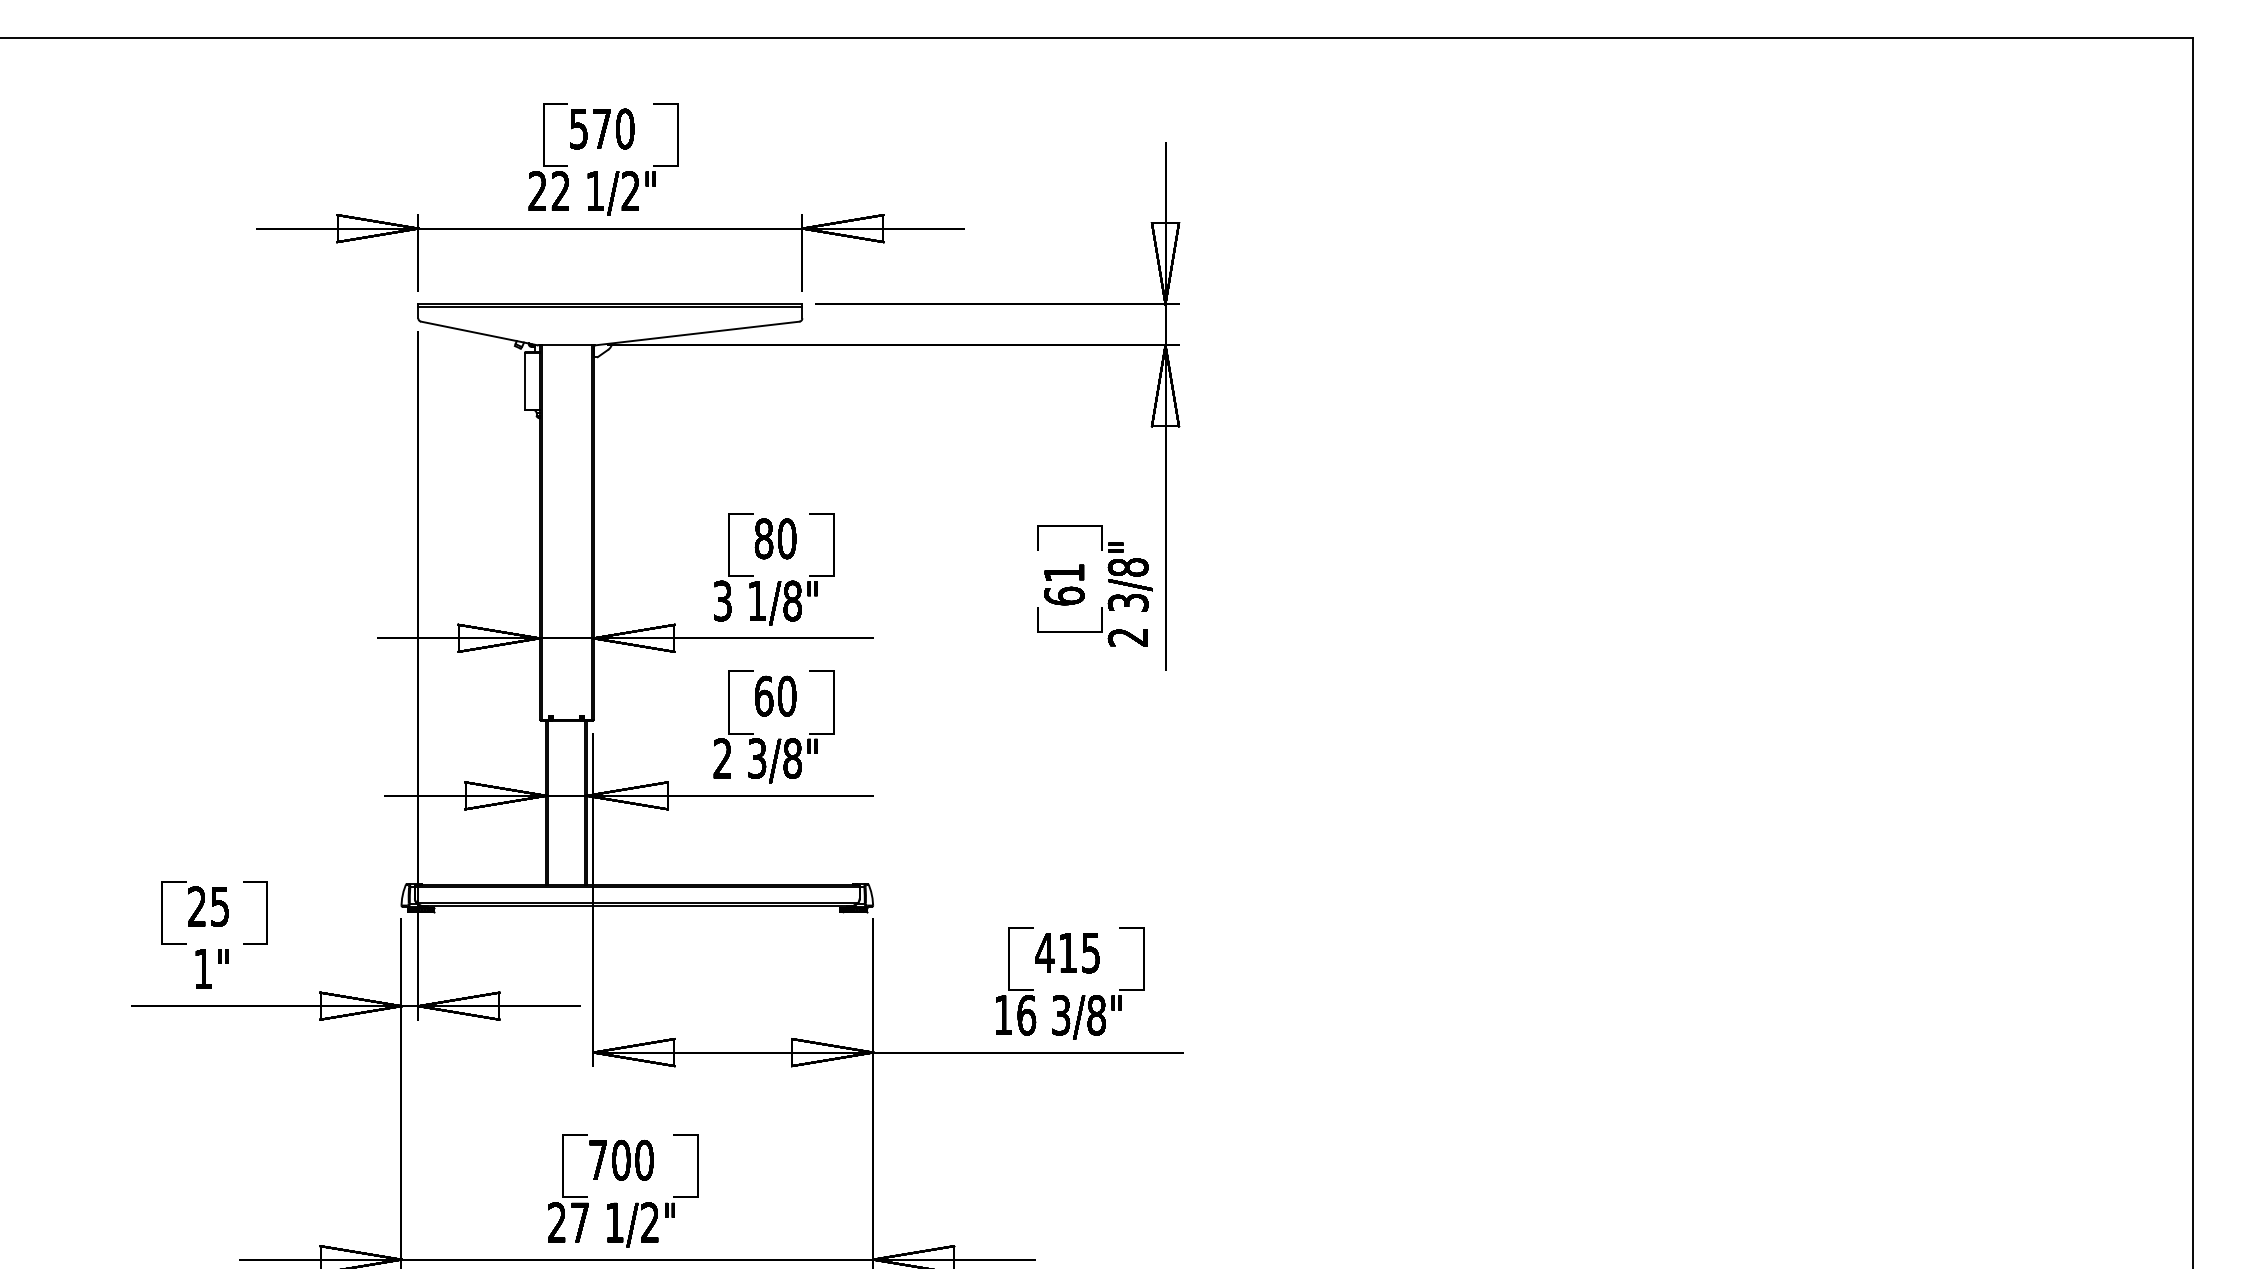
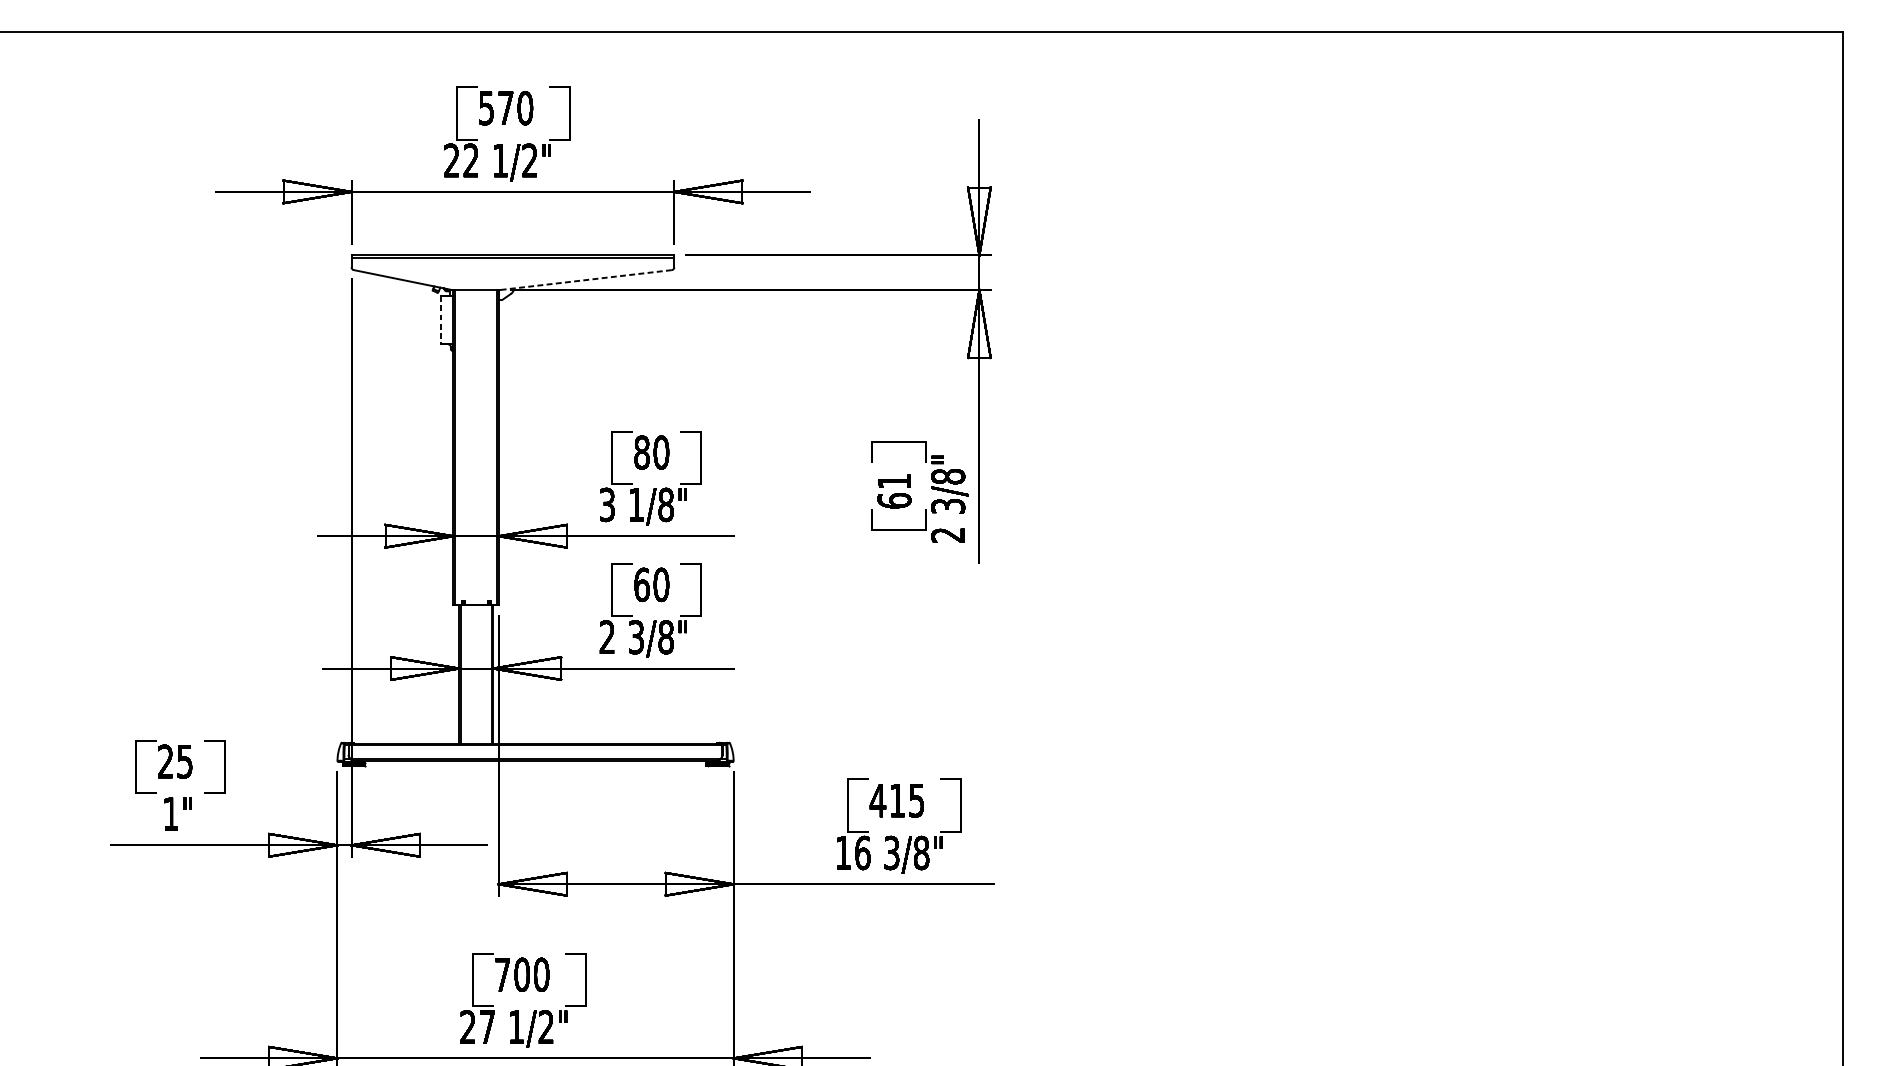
line: (697, 333) -> (586, 280), solid -> dashed
line: (525, 381) -> (441, 320), solid -> dashed

